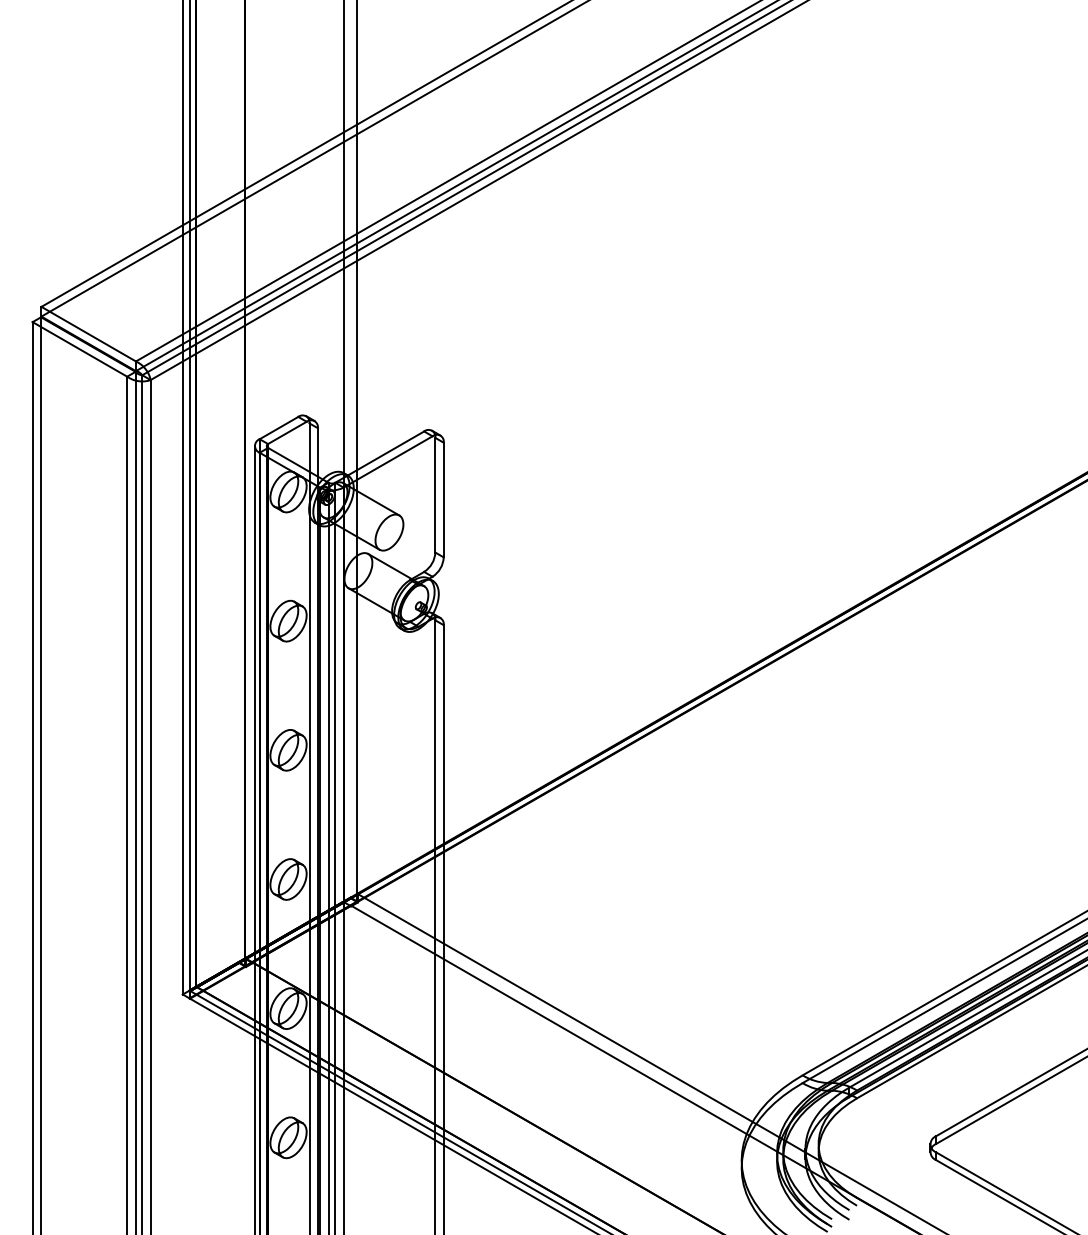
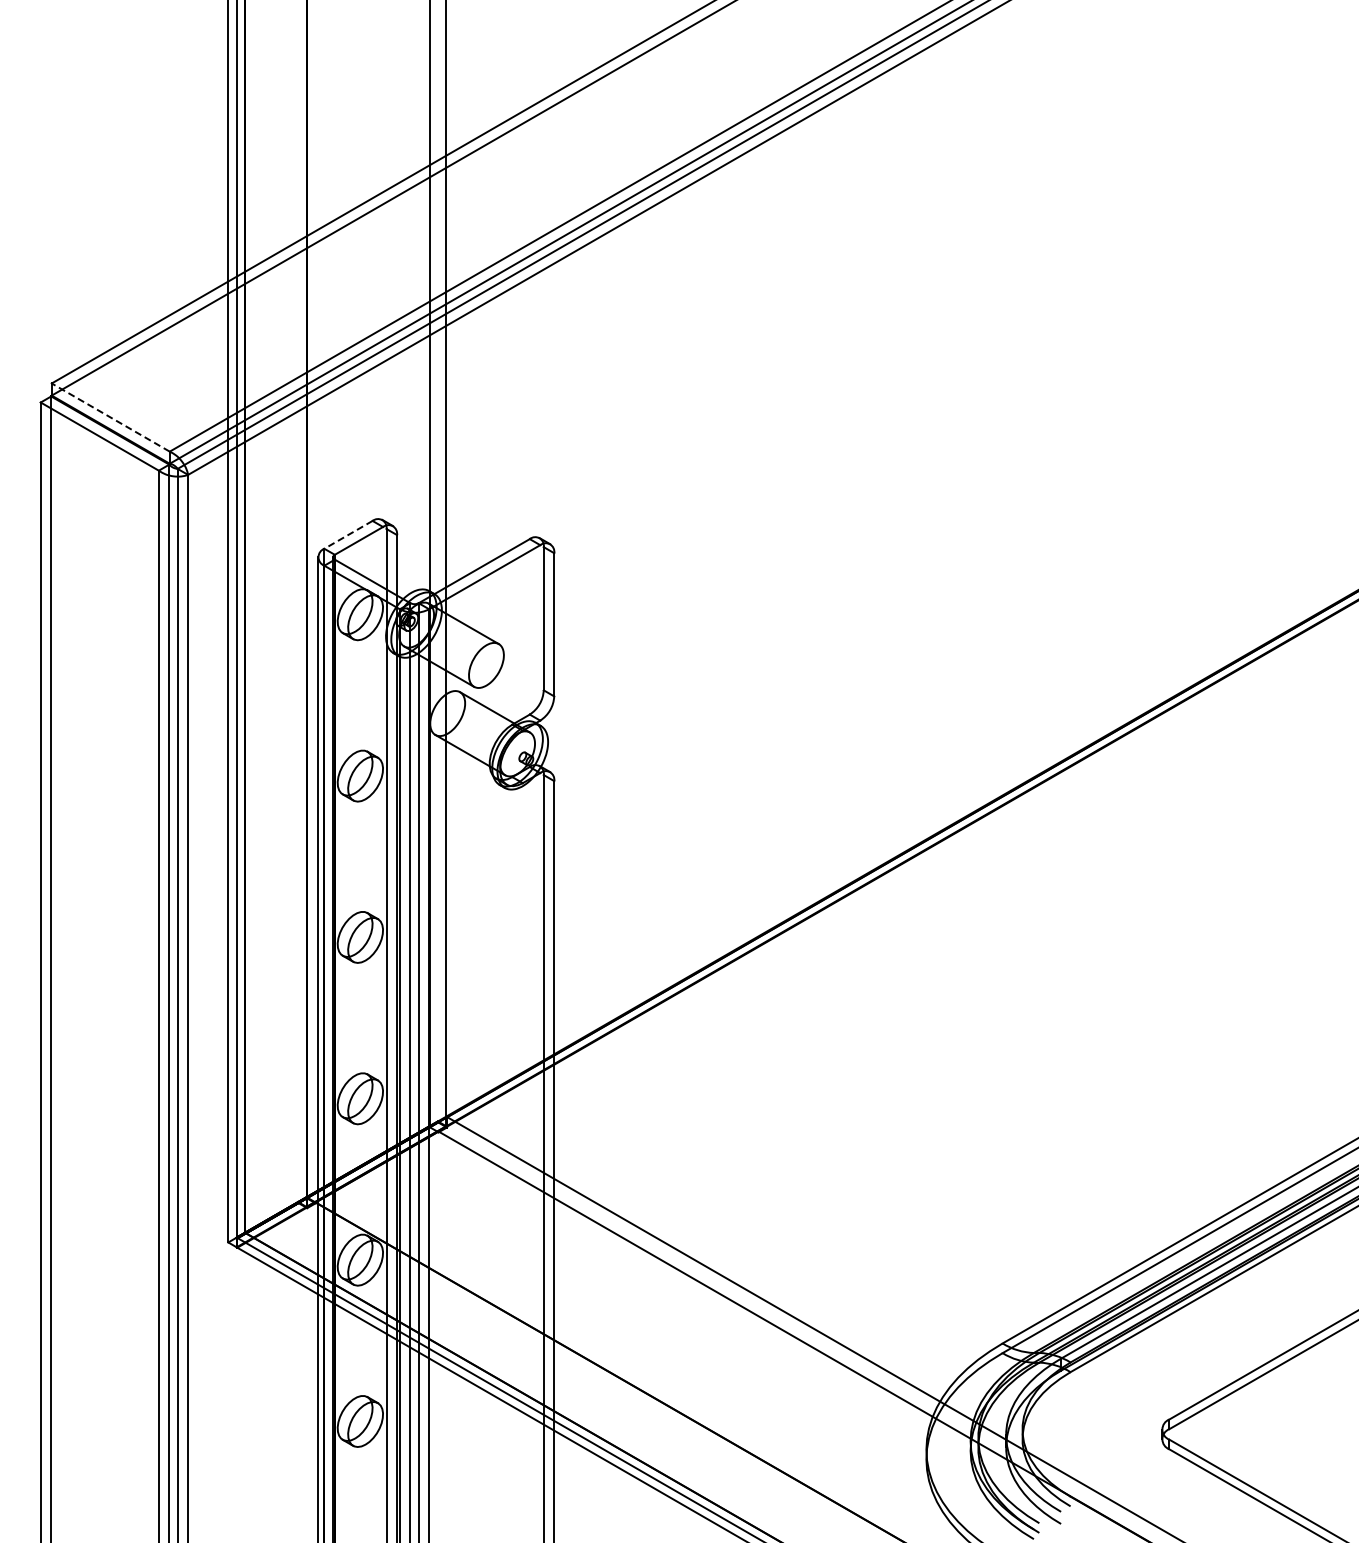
line: (88, 334) -> (110, 417), solid -> dashed
line: (279, 427) -> (348, 534), solid -> dashed

